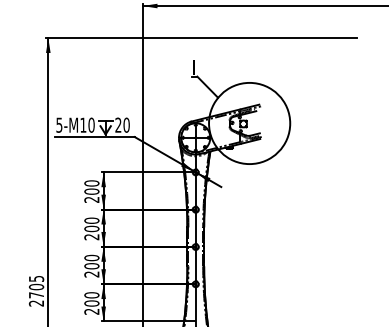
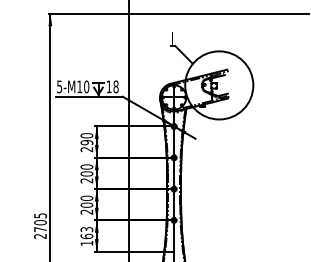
text: (122, 124) -> (112, 86), 20 -> 18
text: (91, 191) -> (86, 142), 200 -> 290
text: (91, 303) -> (86, 236), 200 -> 163

